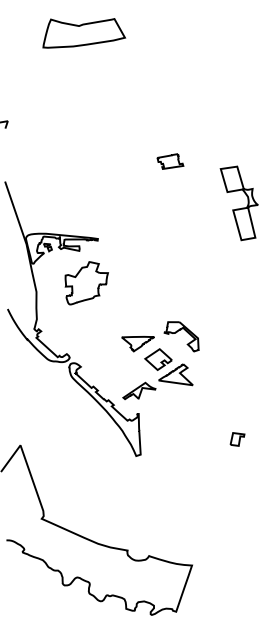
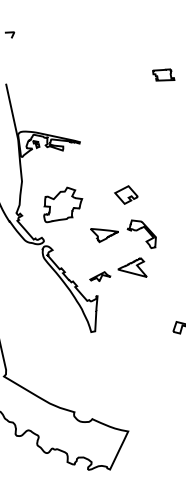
part: (170, 161) -> (163, 74), moved
part: (86, 283) -> (62, 205), moved
part: (158, 359) -> (126, 194), moved
part: (139, 390) -> (100, 276), size x0.7

